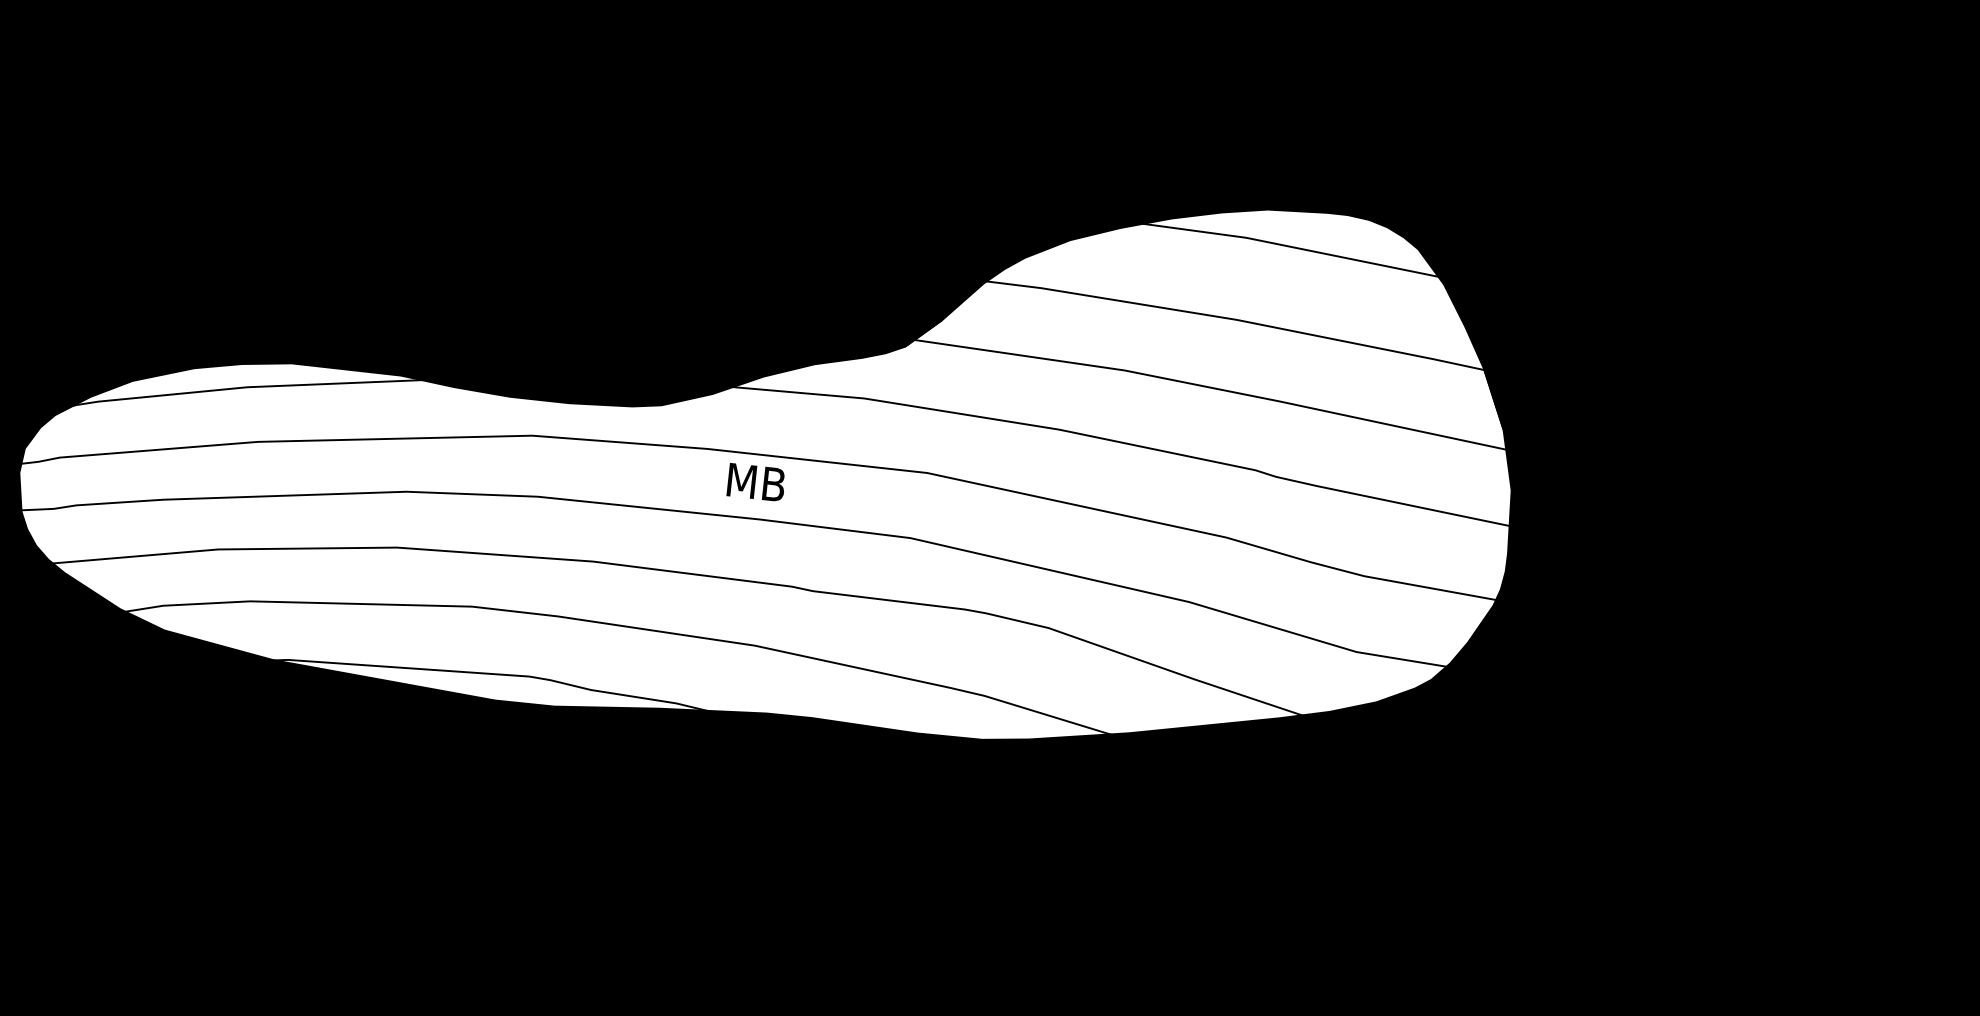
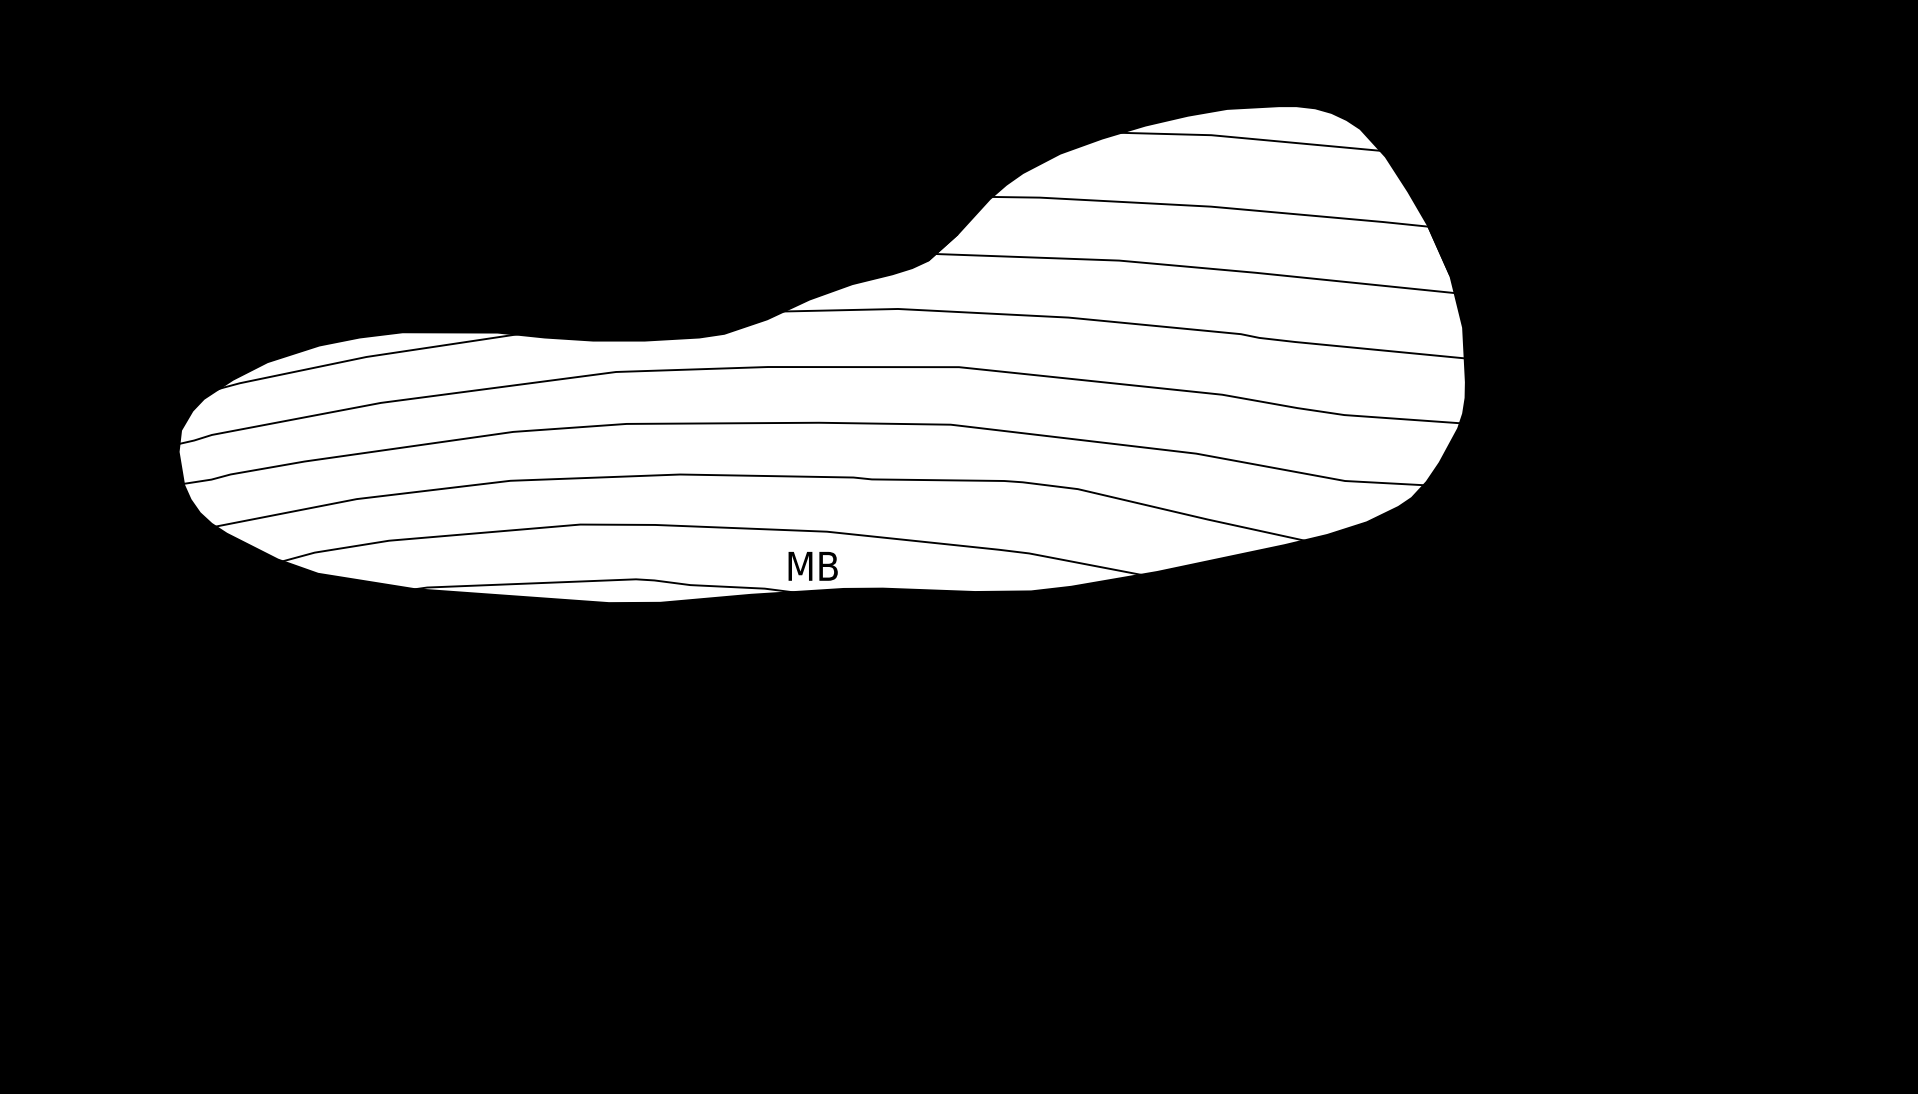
text: (755, 482) -> (812, 566), moved

